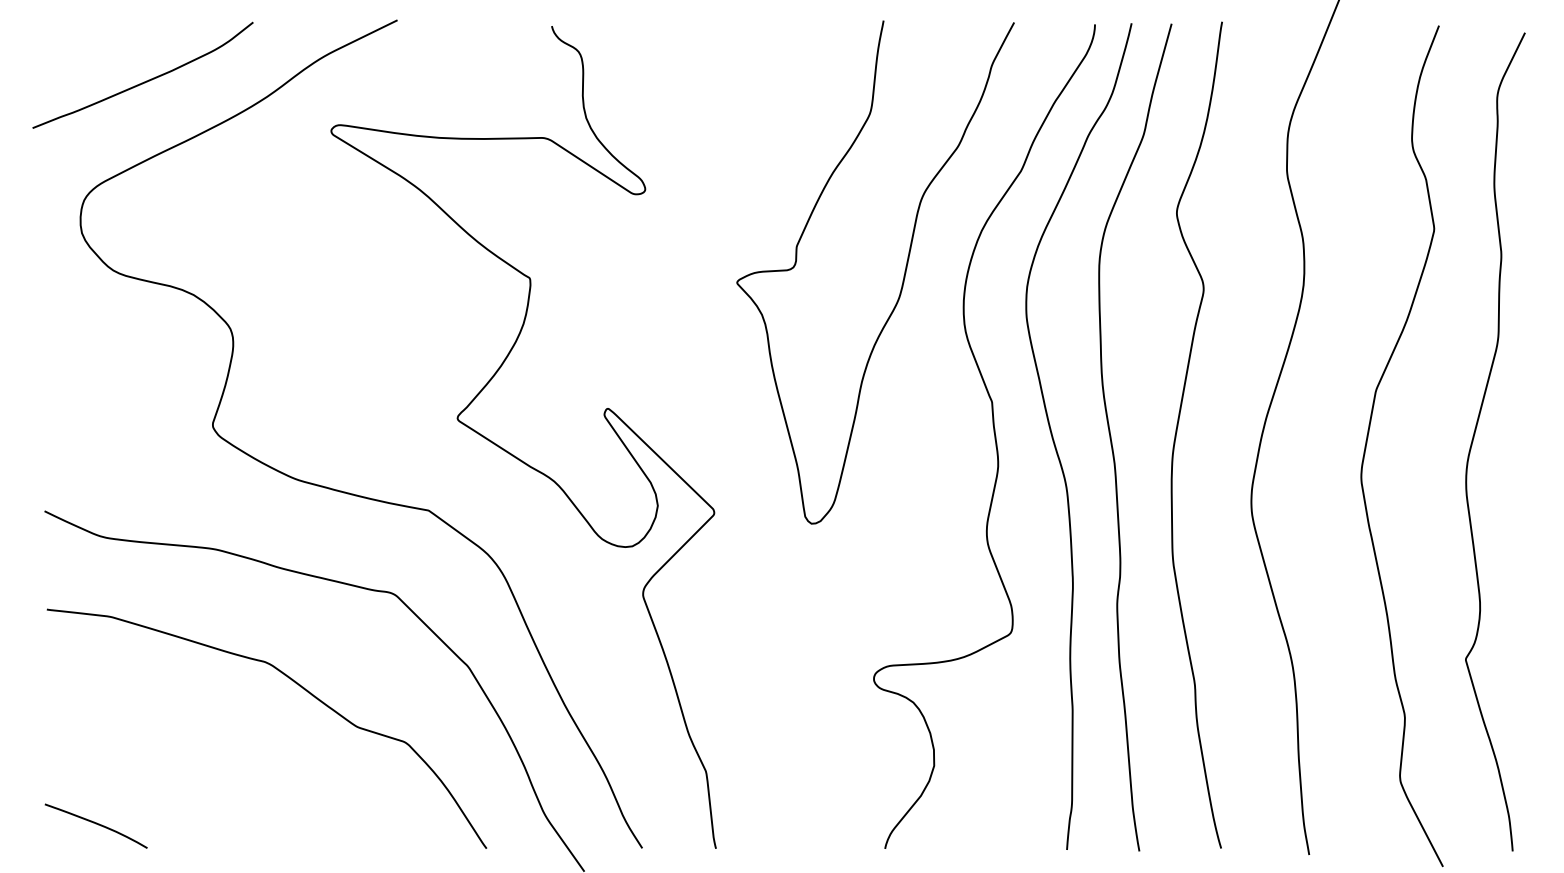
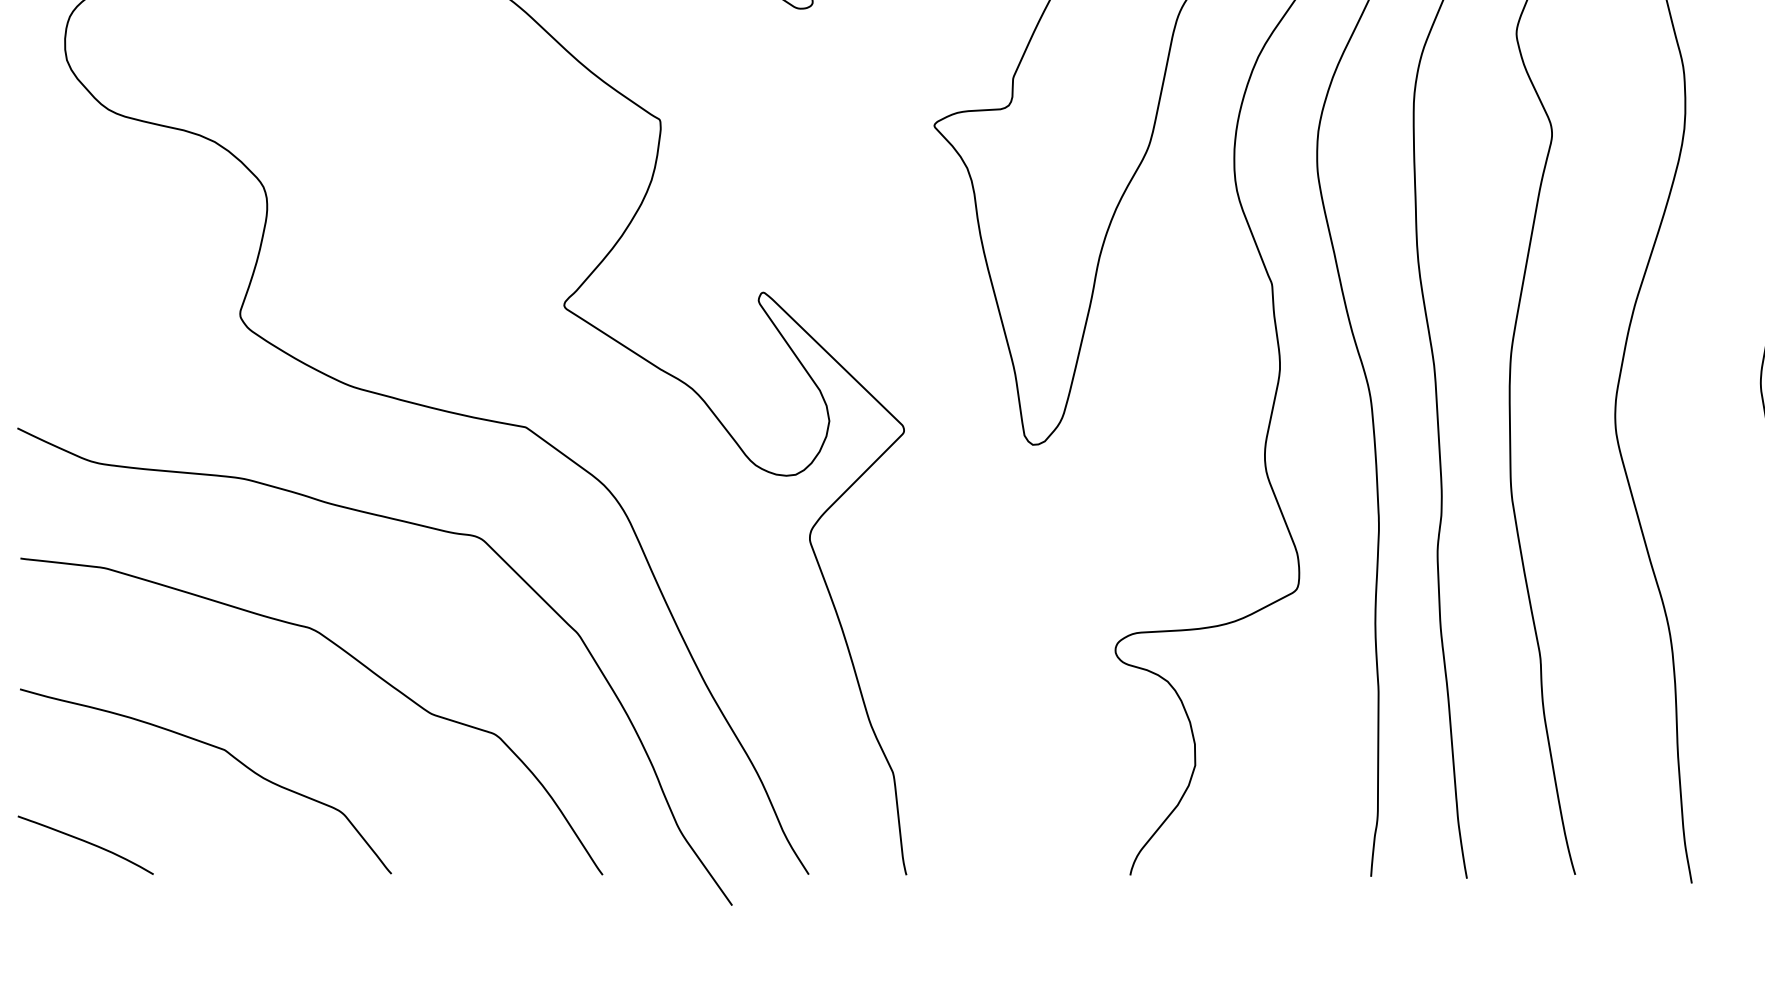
curve: (195, 753) -> (217, 749), added

